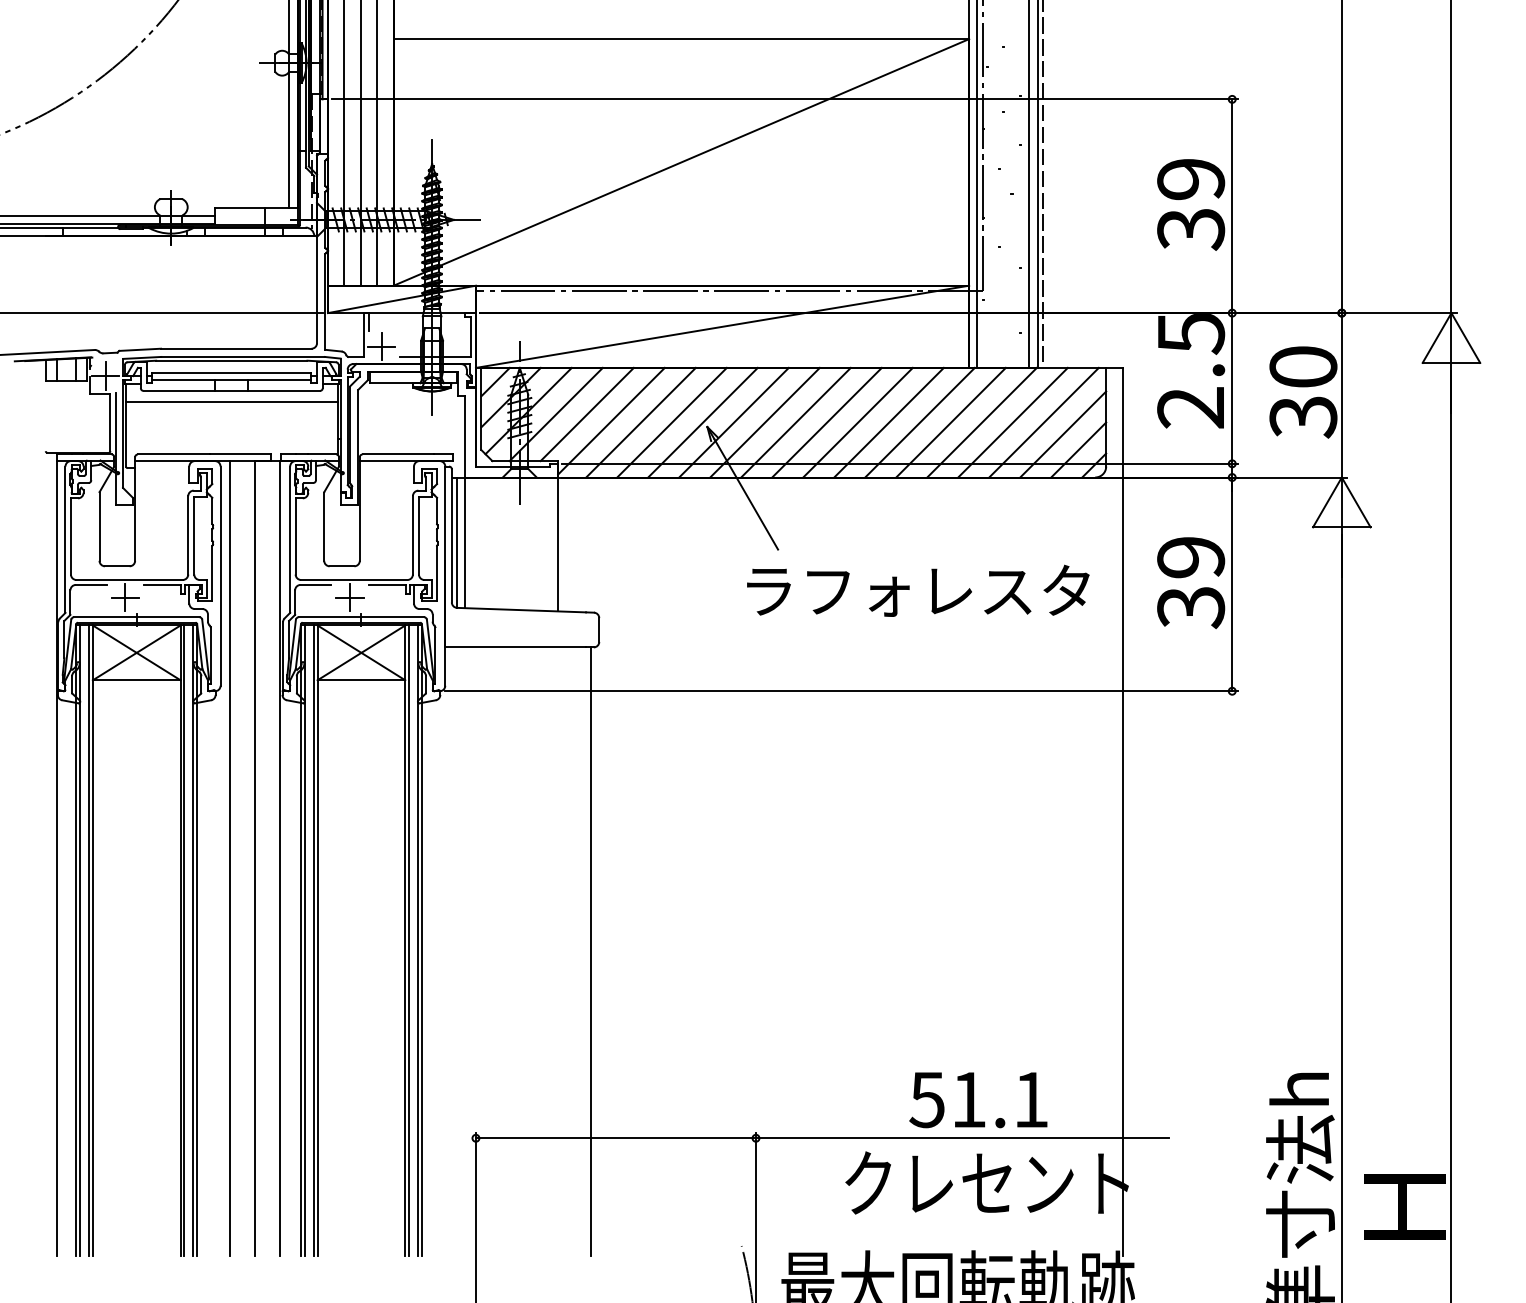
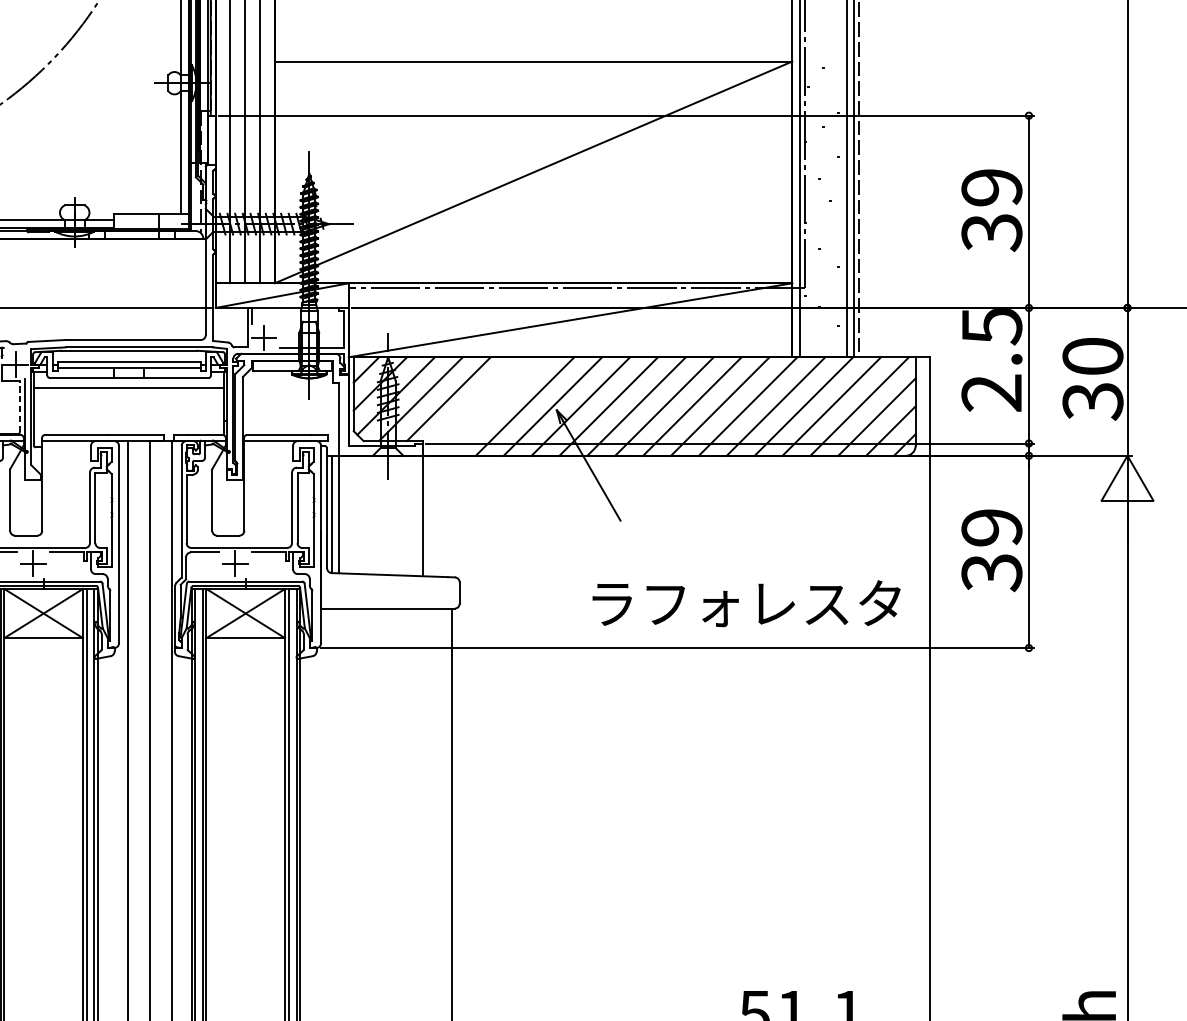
line: (611, 420) -> (470, 404), removed
line: (110, 422) -> (20, 406), solid -> dashed
line: (640, 422) -> (496, 406), removed
text: (918, 590) -> (746, 603), moved

